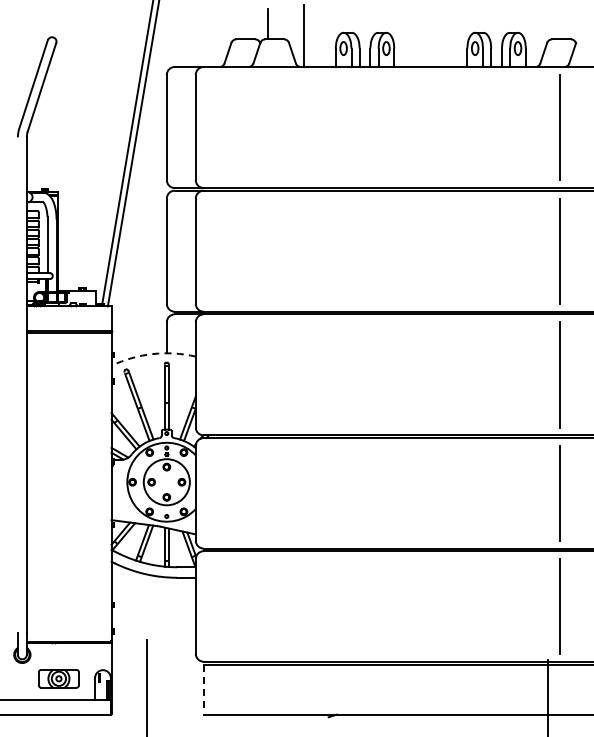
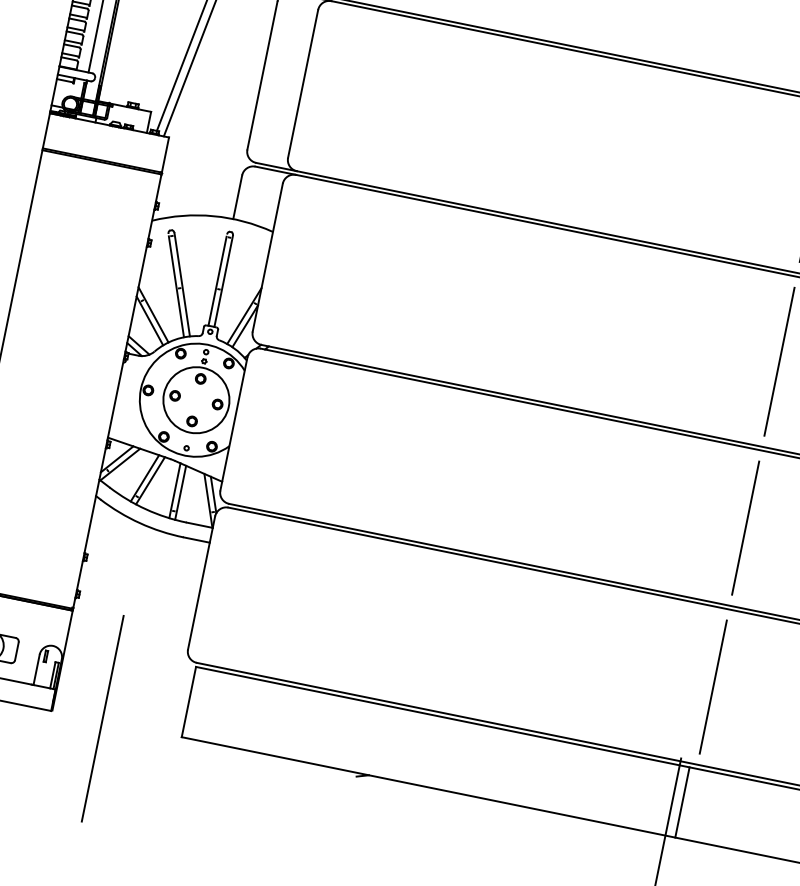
arc: (152, 354) -> (212, 216), dashed -> solid
line: (203, 689) -> (188, 701), dashed -> solid
line: (554, 689) -> (681, 802), added

